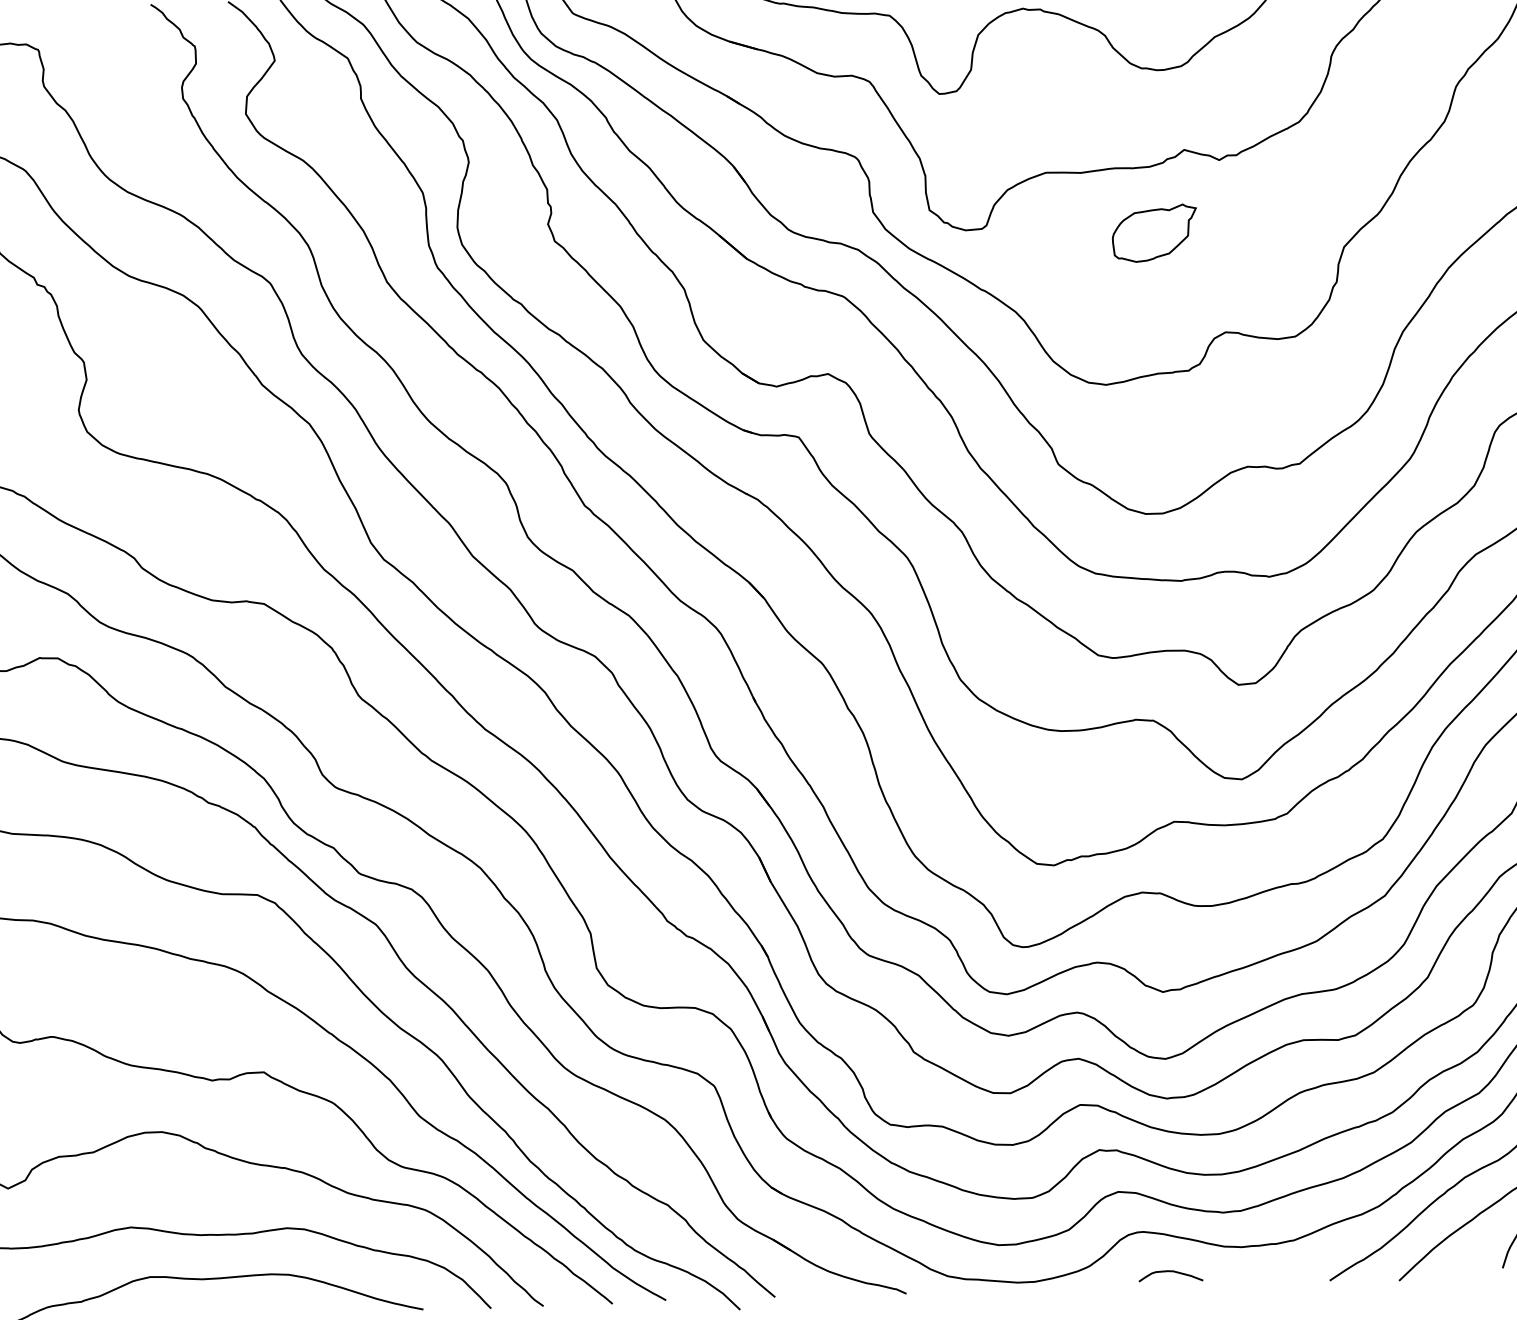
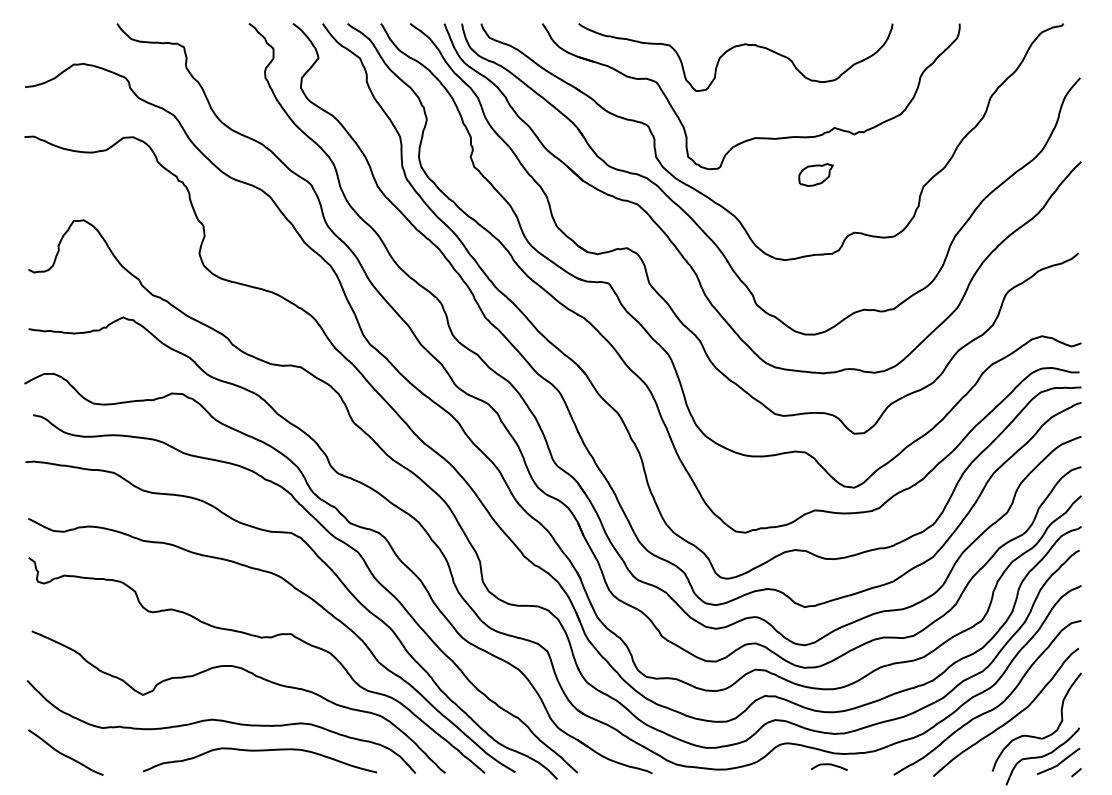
part: (1153, 232) -> (815, 174), size x0.7
curve: (1170, 1273) -> (829, 765), moved

